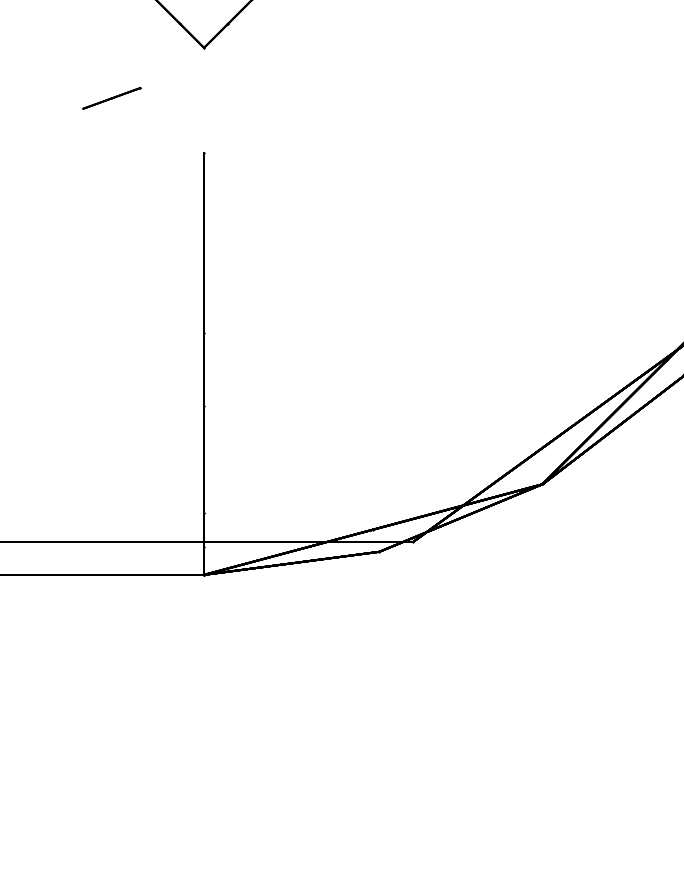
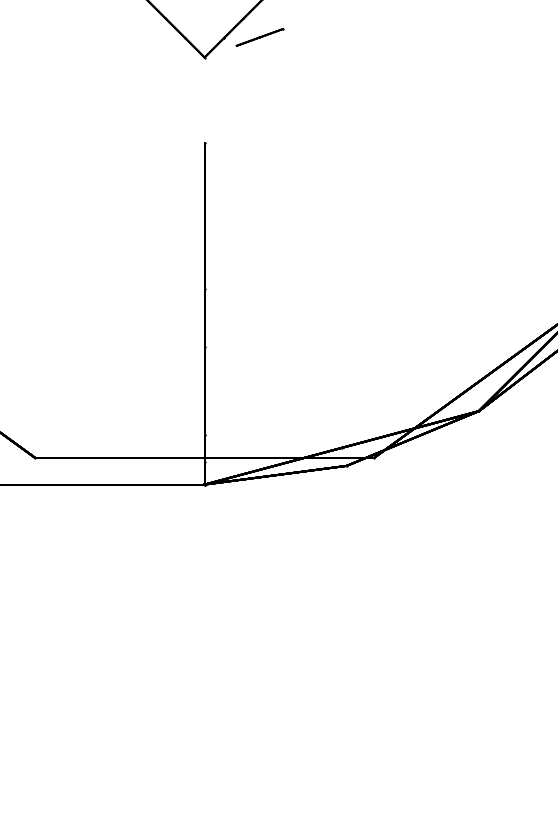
line: (111, 97) -> (259, 36), moved

